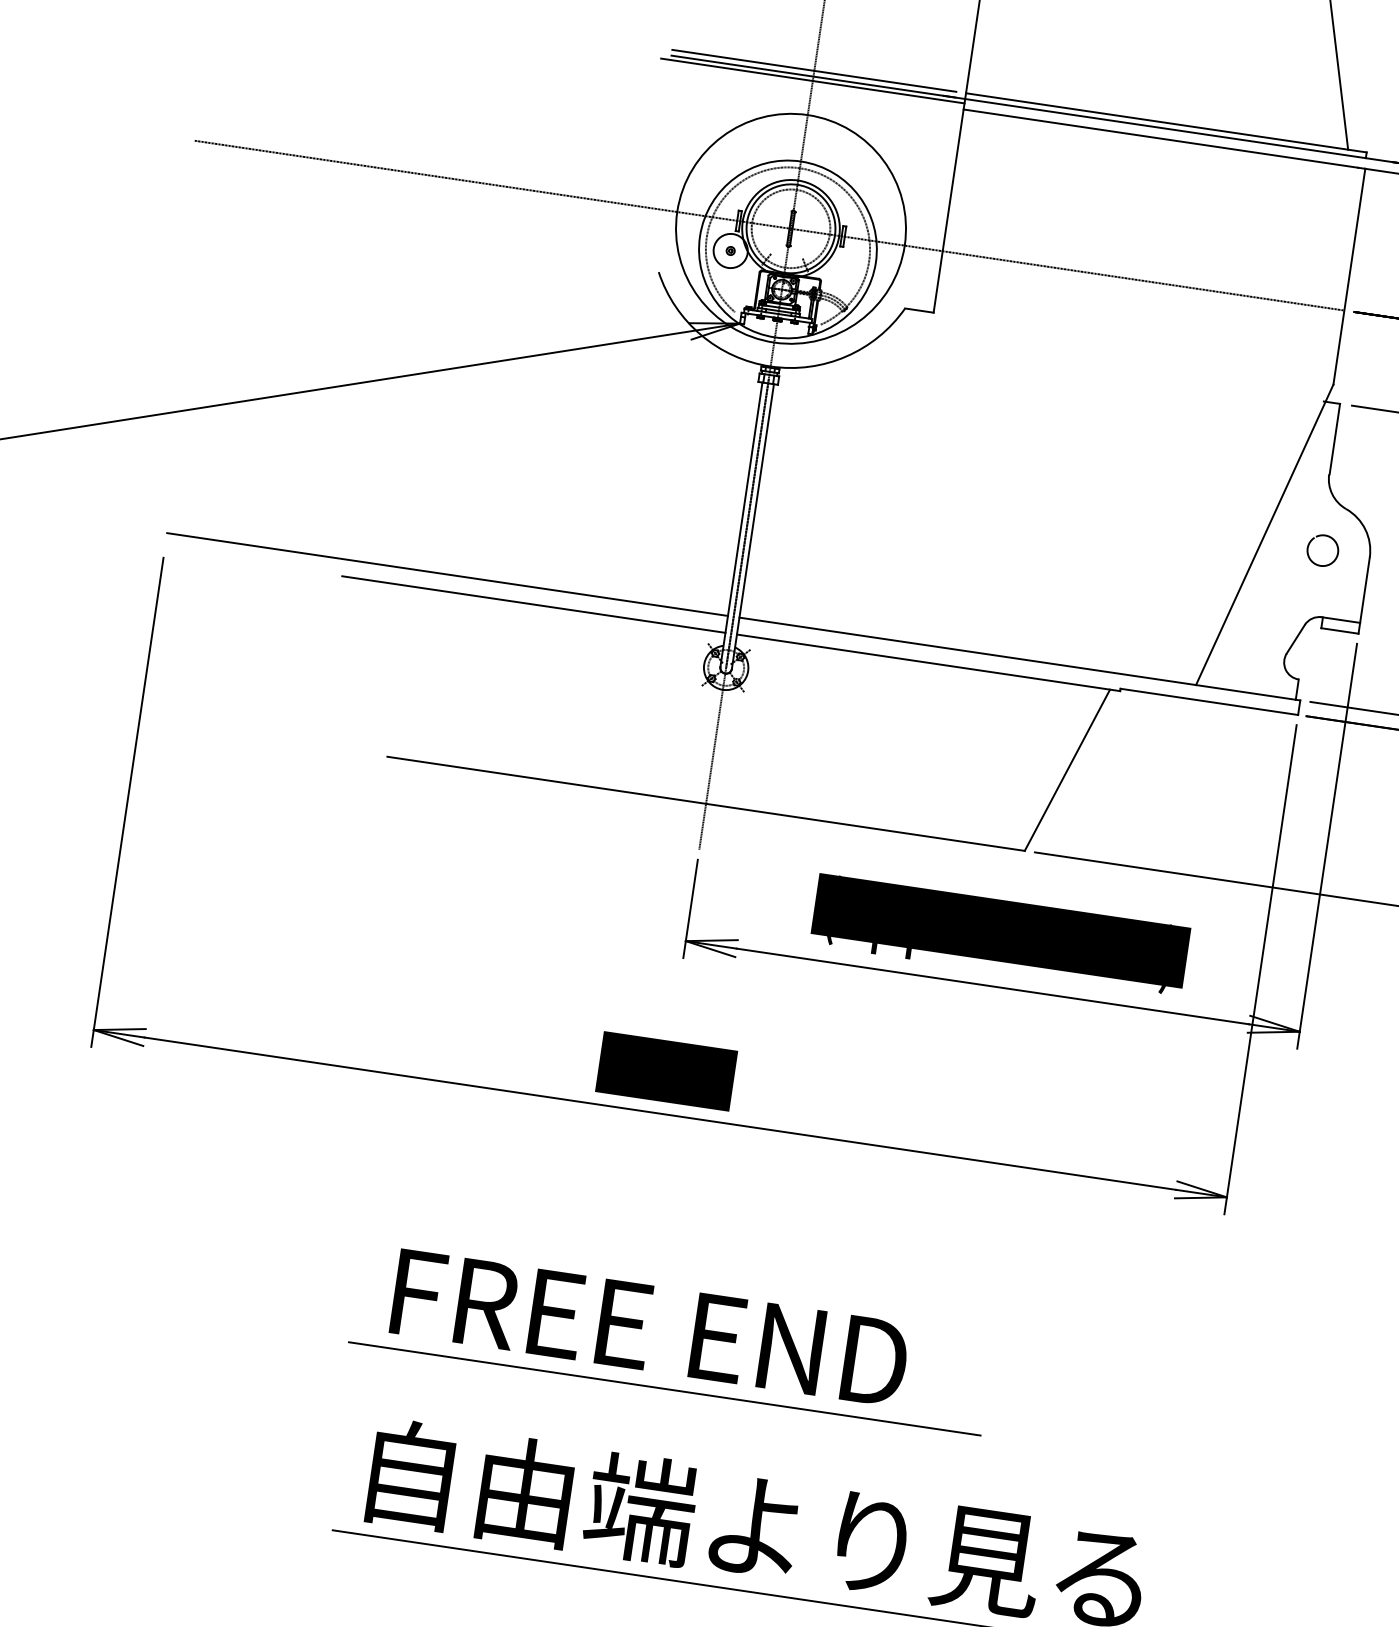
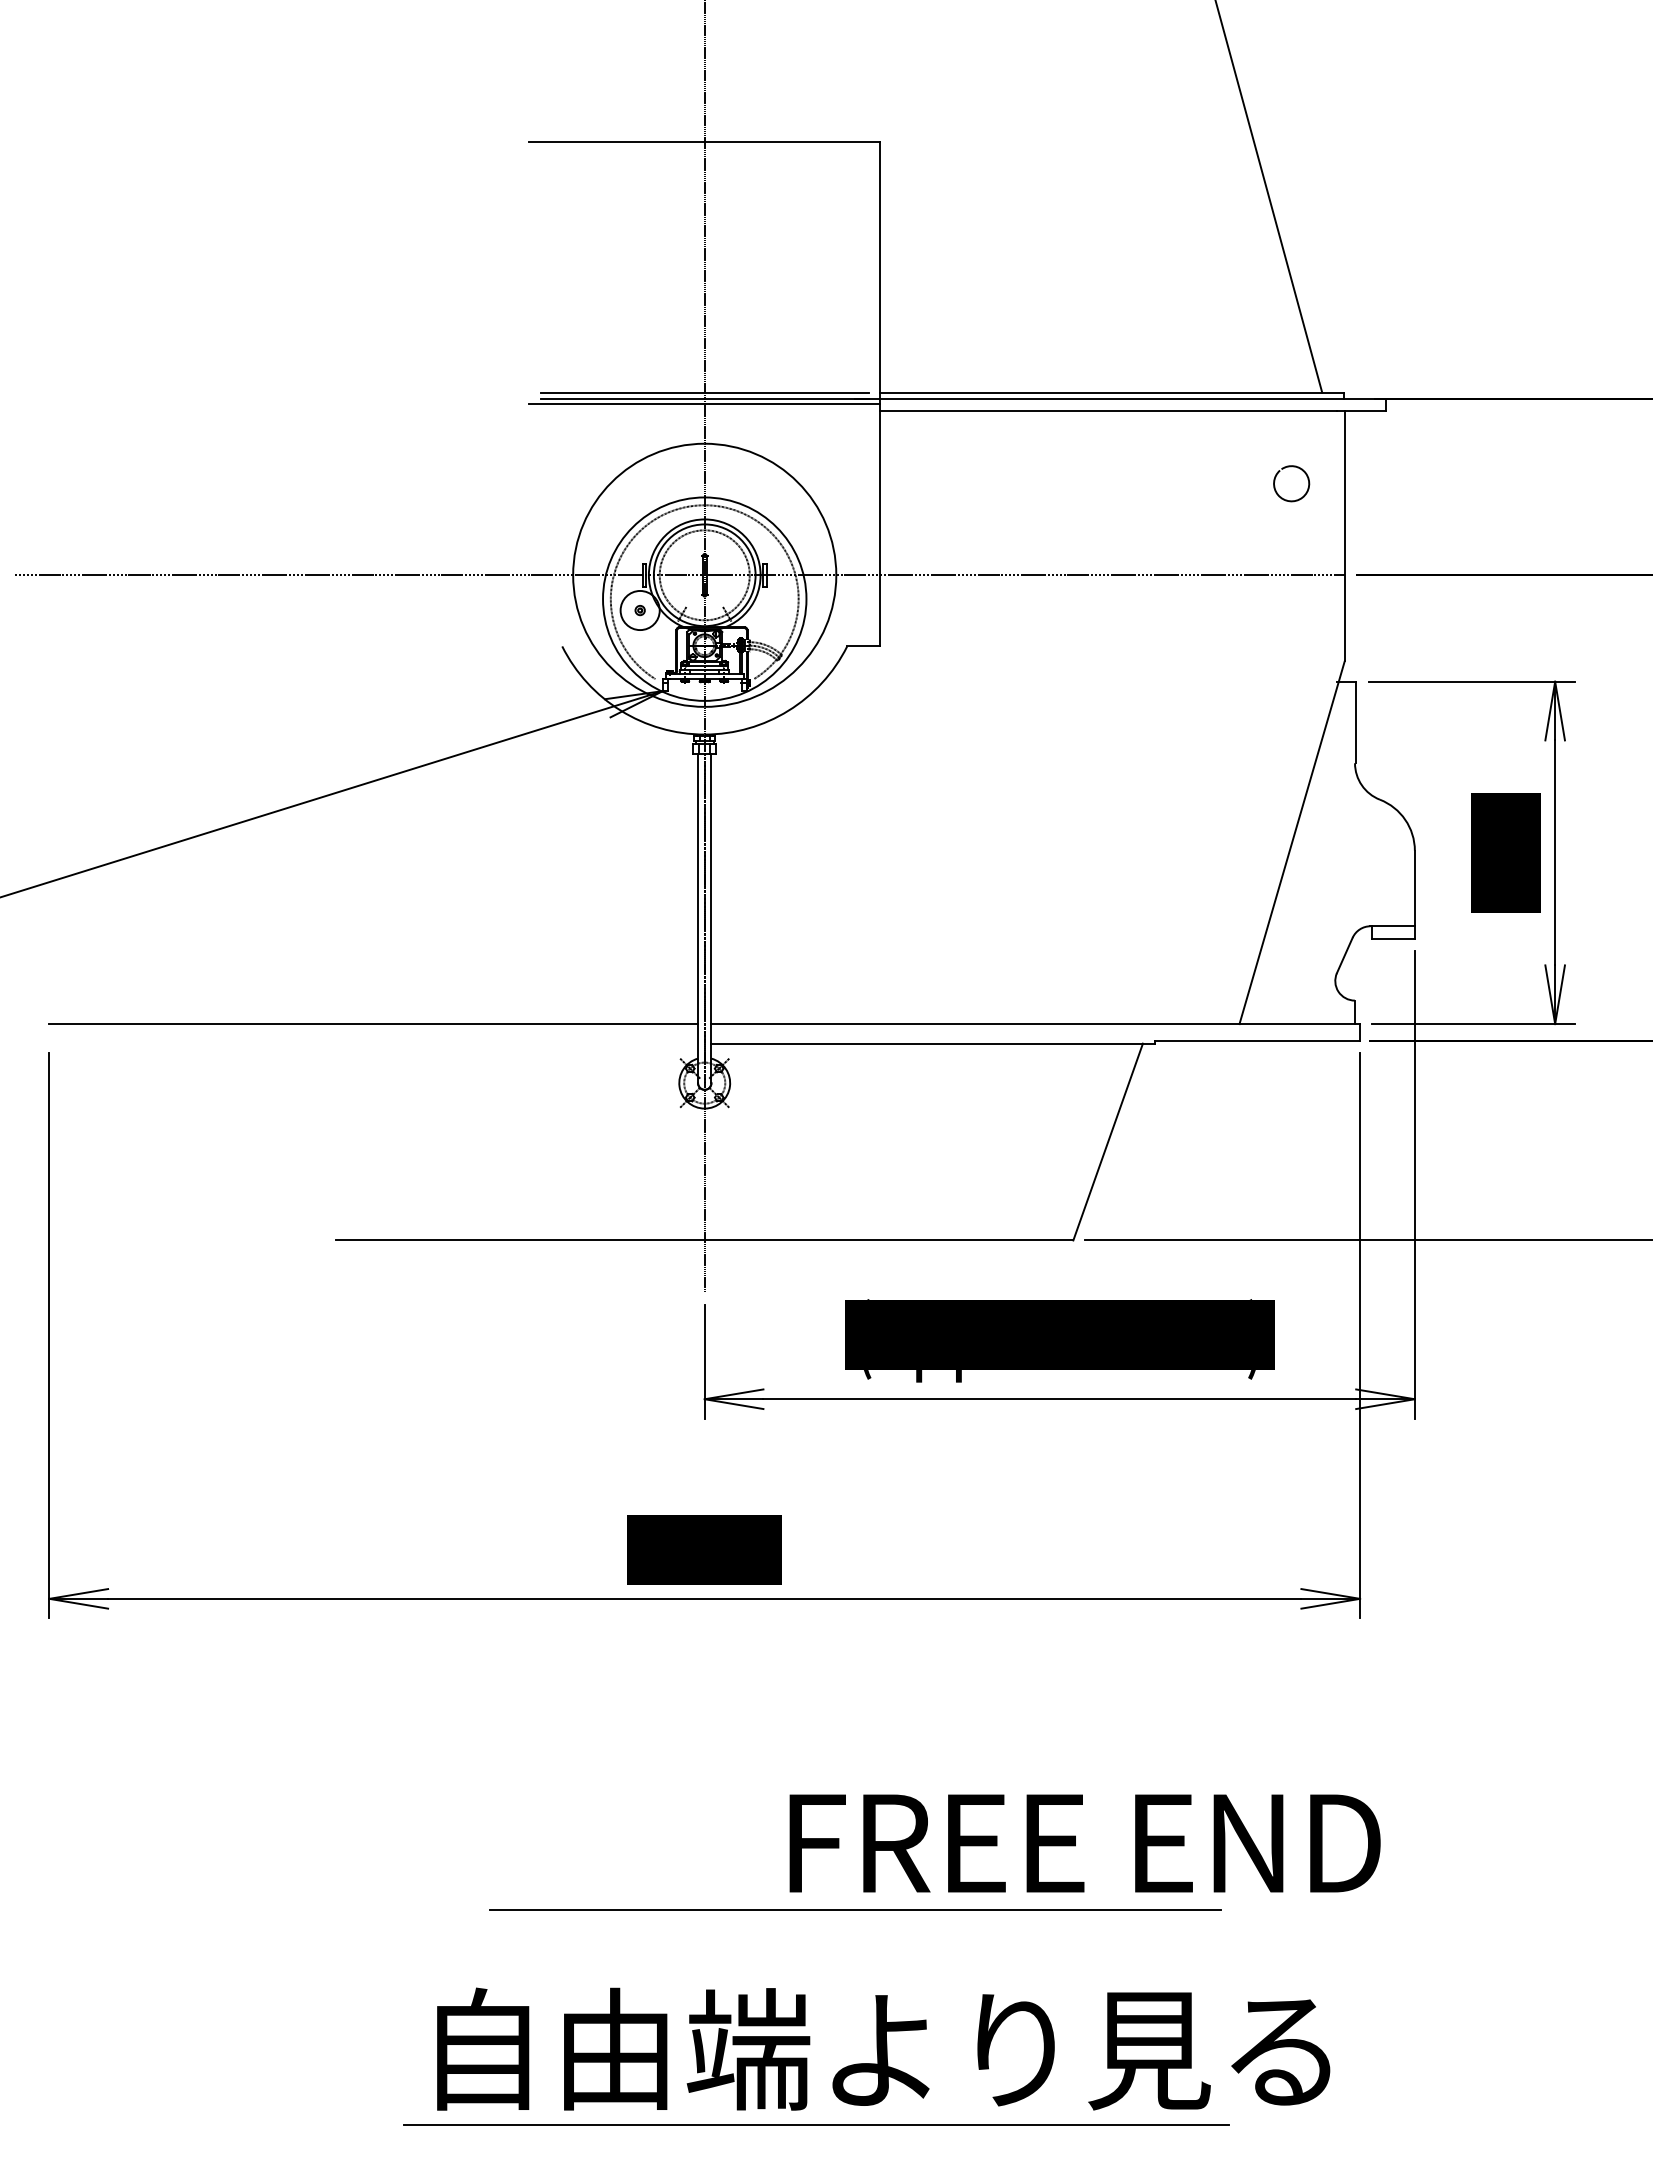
arc: (1324, 536) -> (1291, 467), moved
line: (533, 604) -> (476, 1043), removed
text: (649, 1328) -> (1084, 1843), moved
line: (664, 1388) -> (855, 1909), moved

